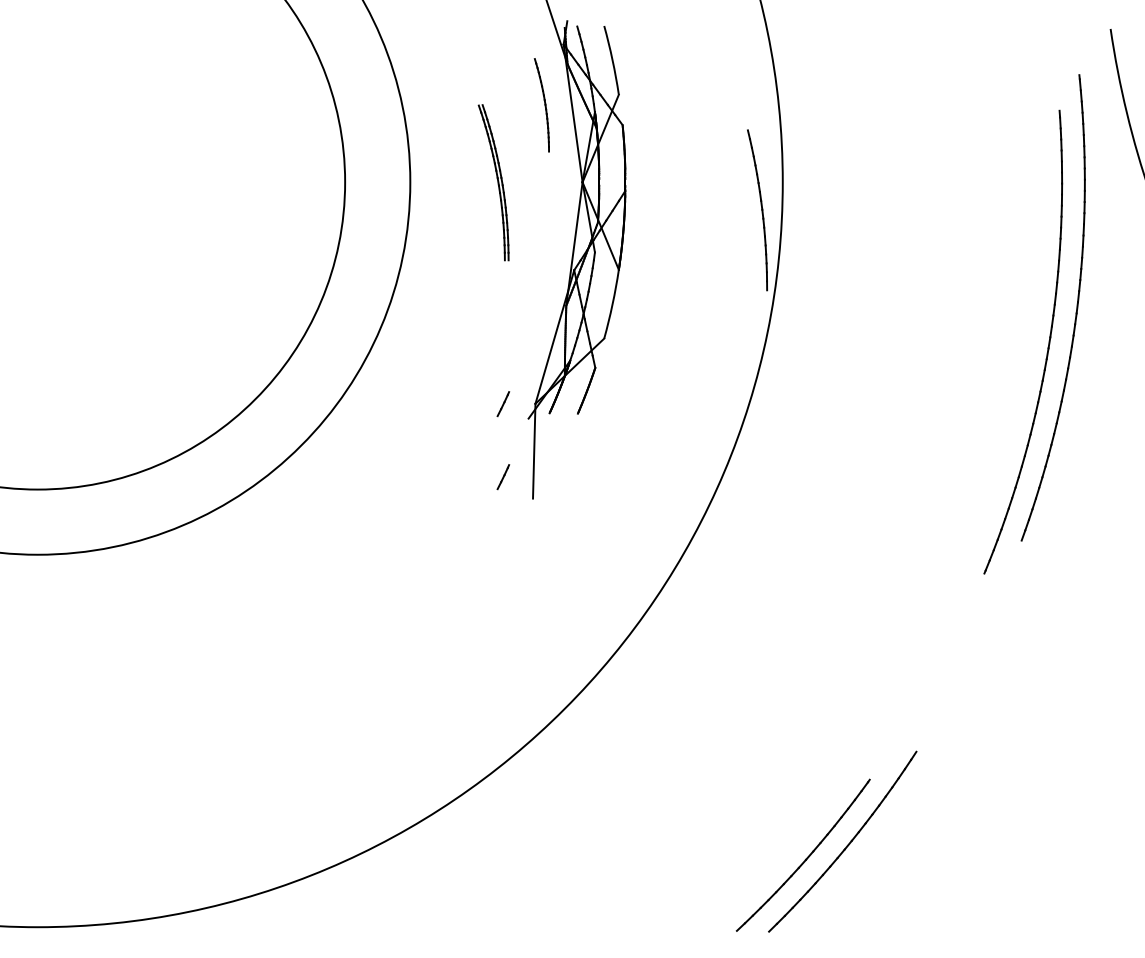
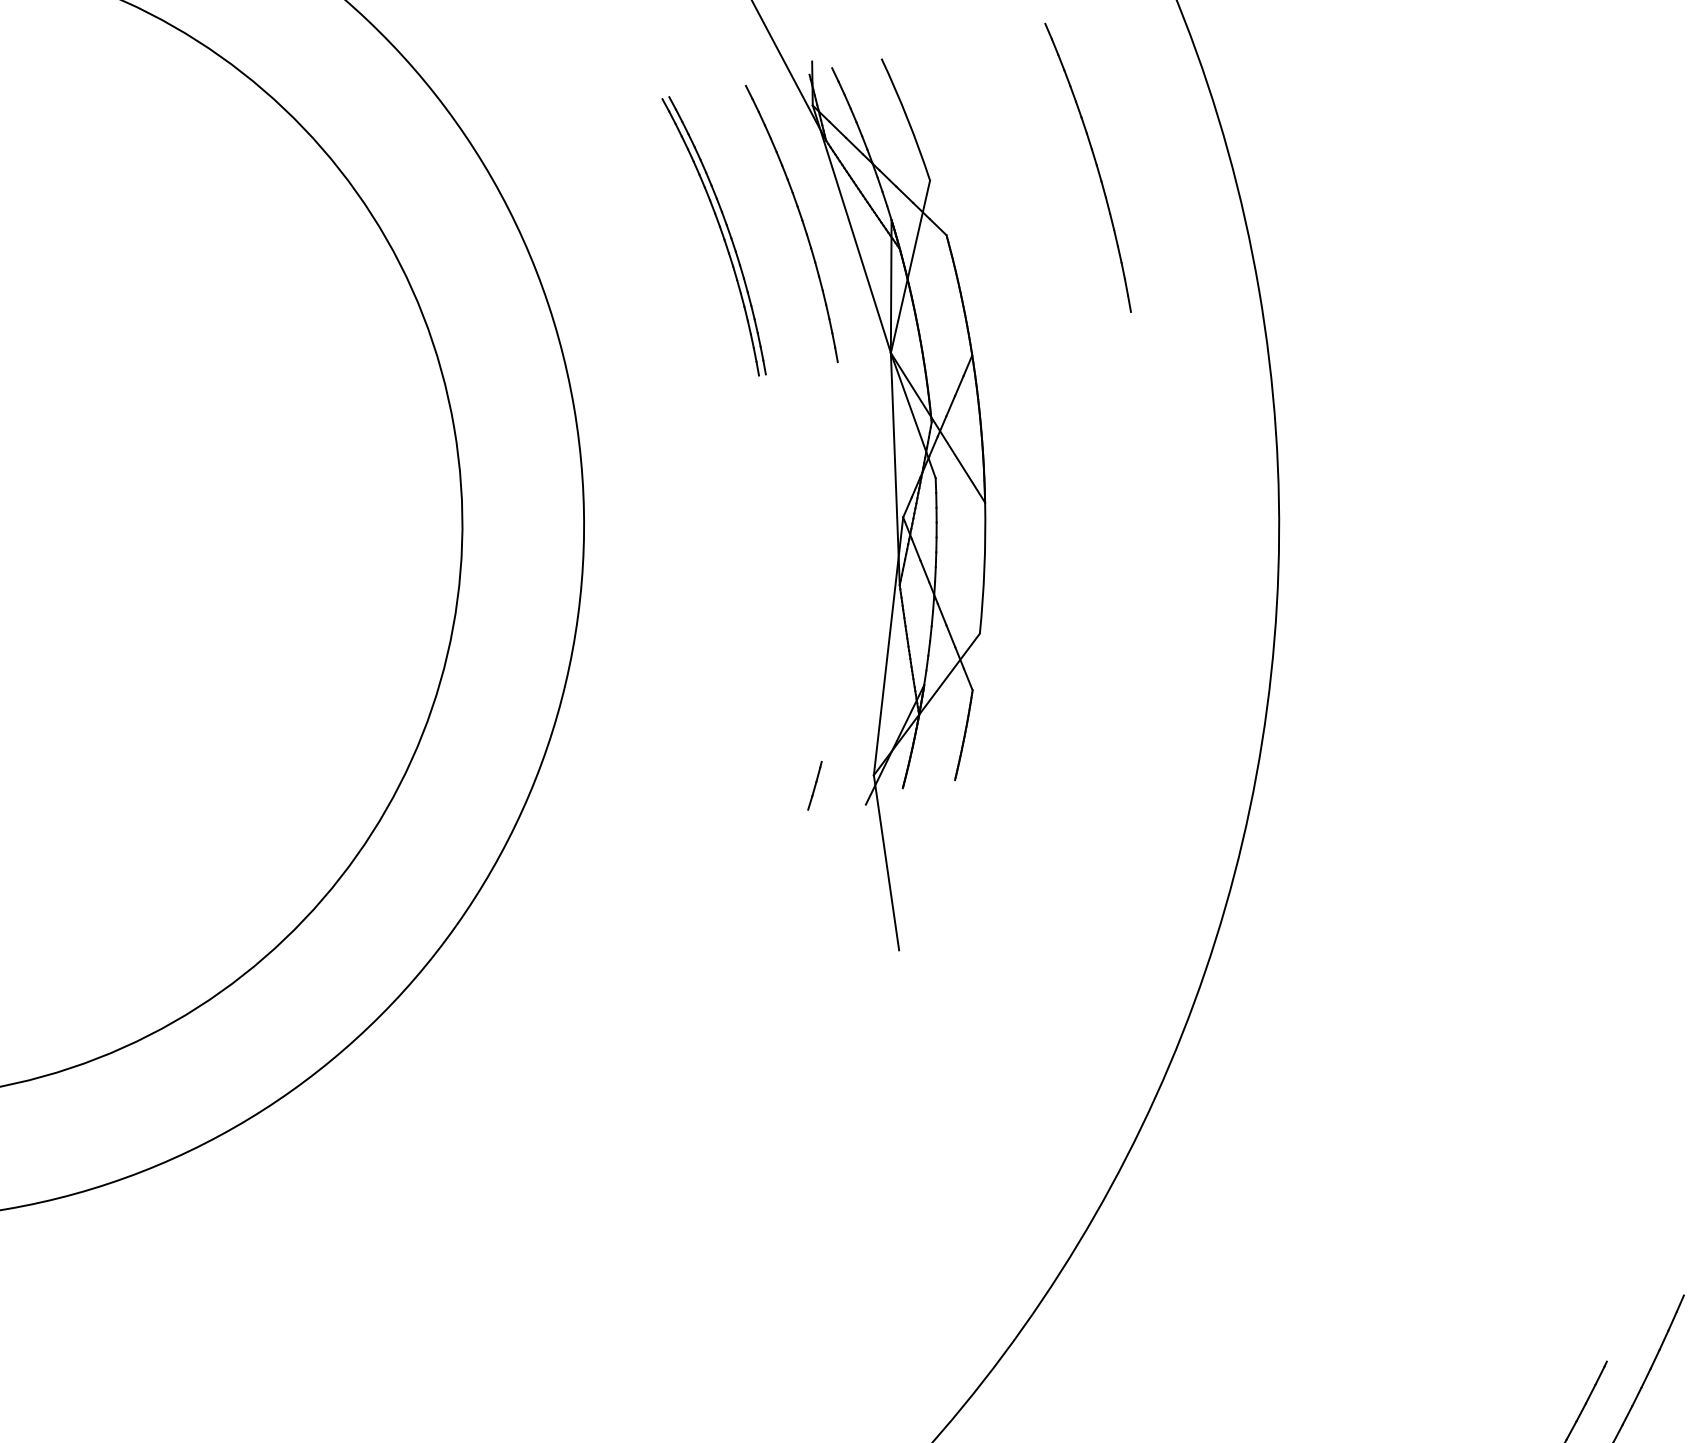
part: (541, 105) -> (791, 224), size x1.67
part: (493, 182) -> (713, 236), moved
part: (757, 210) -> (1088, 168), moved
line: (503, 477) -> (838, 920), removed

